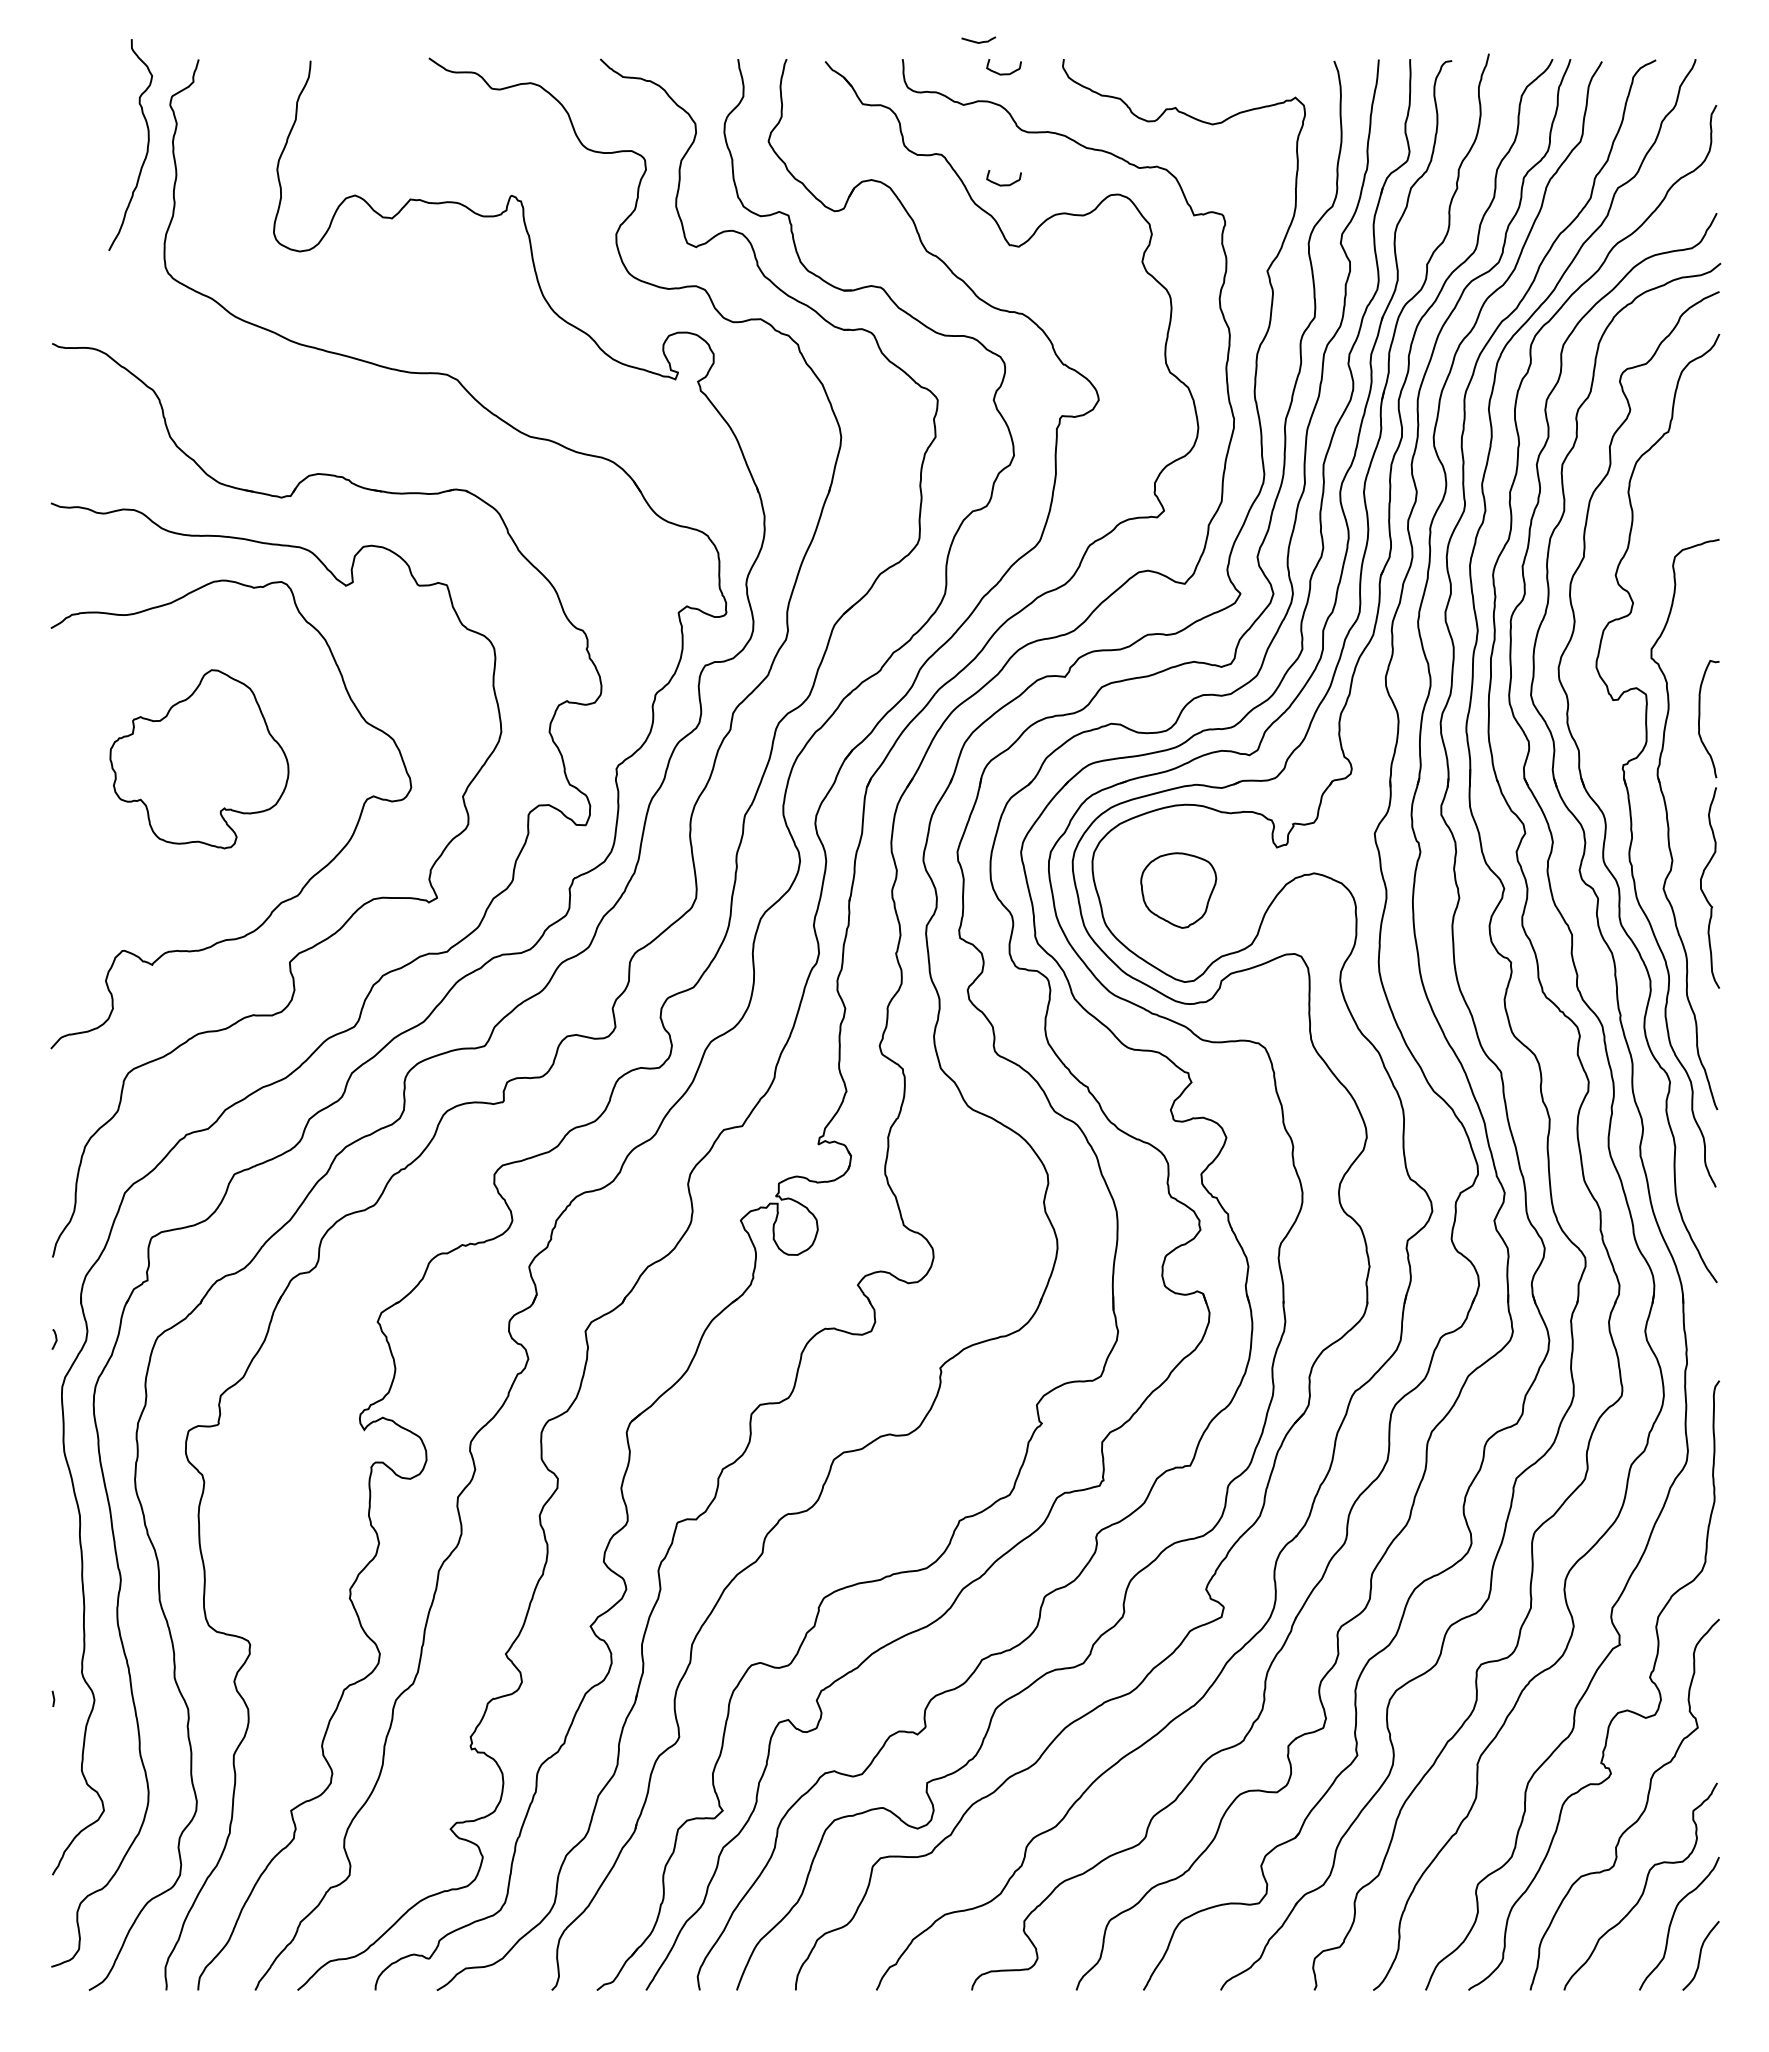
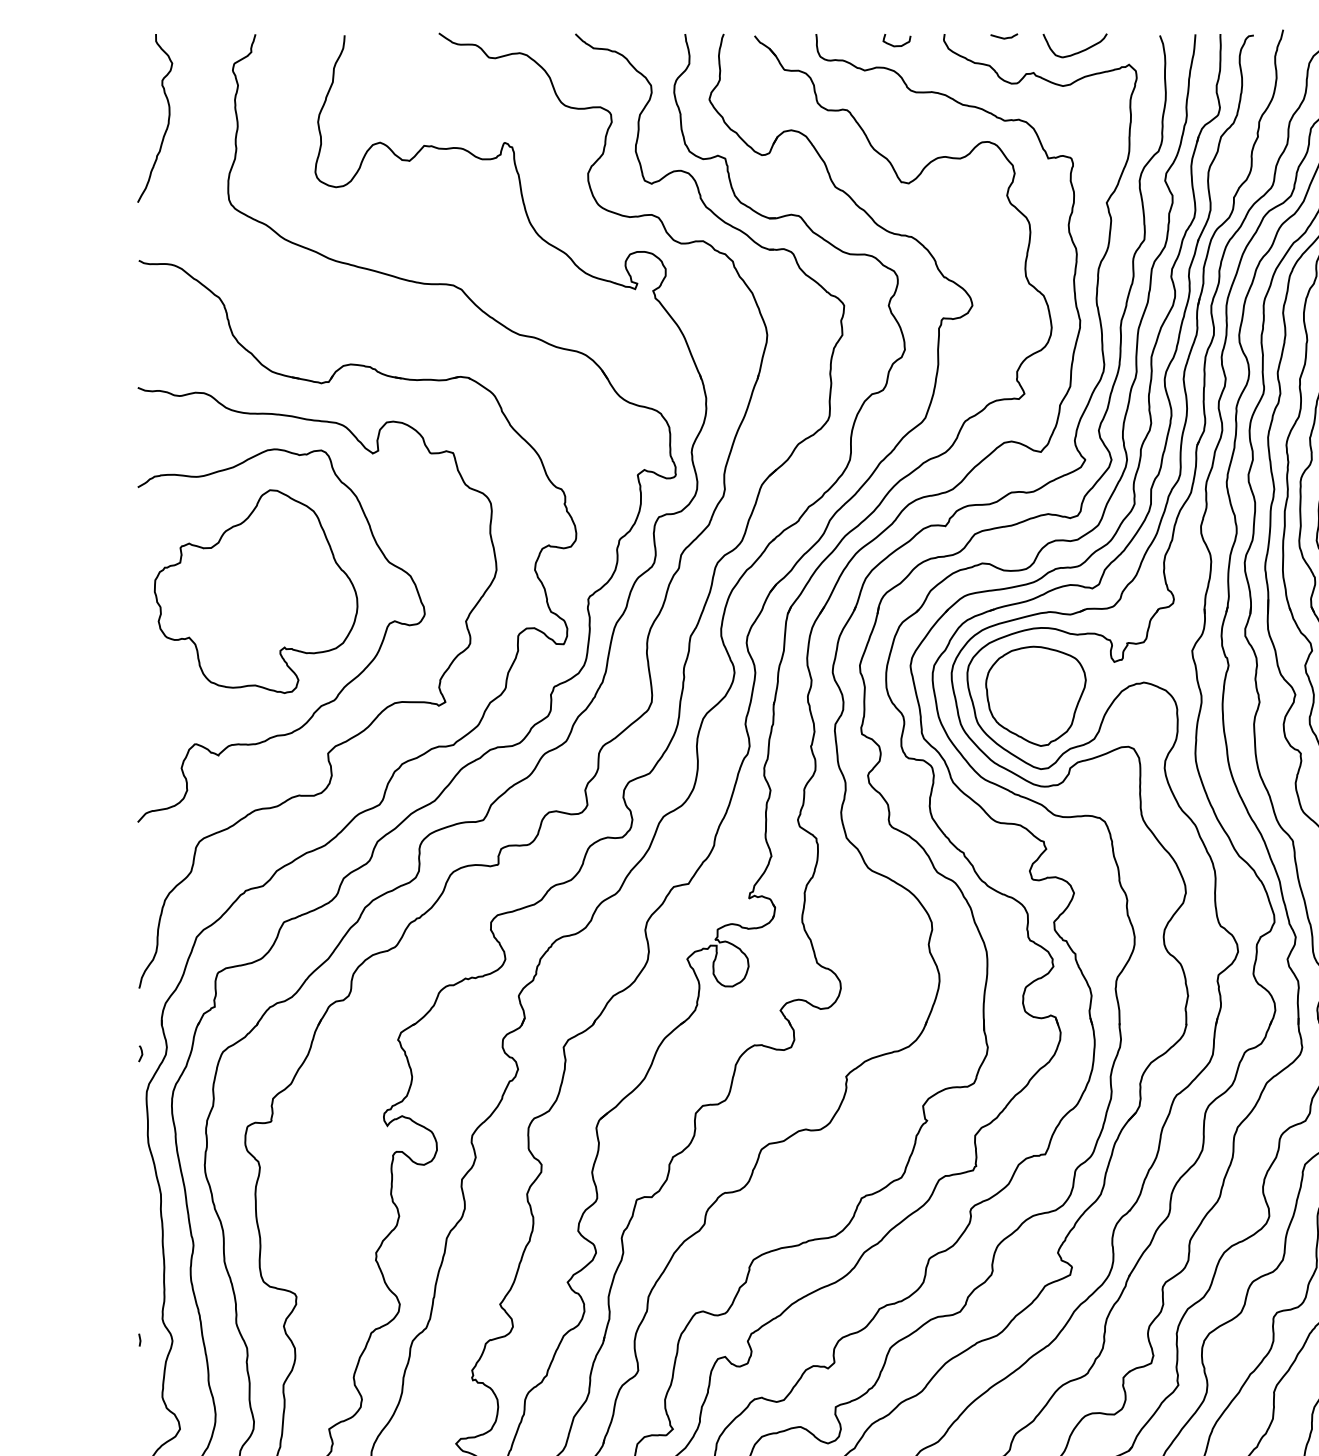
curve: (977, 41) -> (1003, 37), moved
curve: (1231, 81) -> (1078, 51), added
curve: (146, 149) -> (167, 121), moved
curve: (1003, 184) -> (896, 133), removed
part: (199, 759) -> (256, 591), size x1.43
part: (1178, 890) -> (1035, 696), size x1.67

